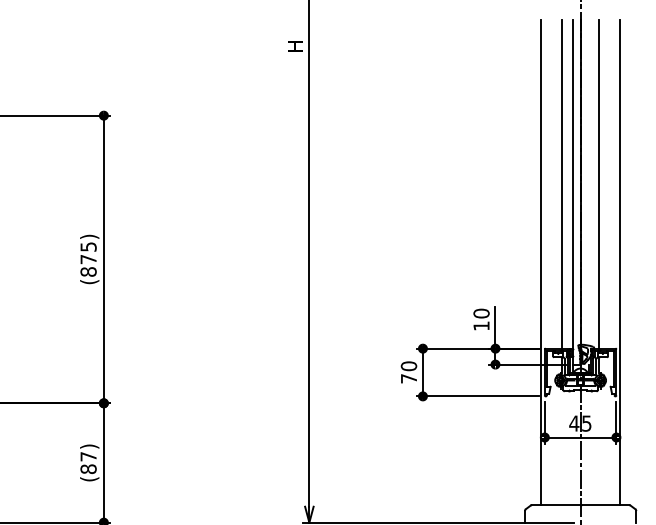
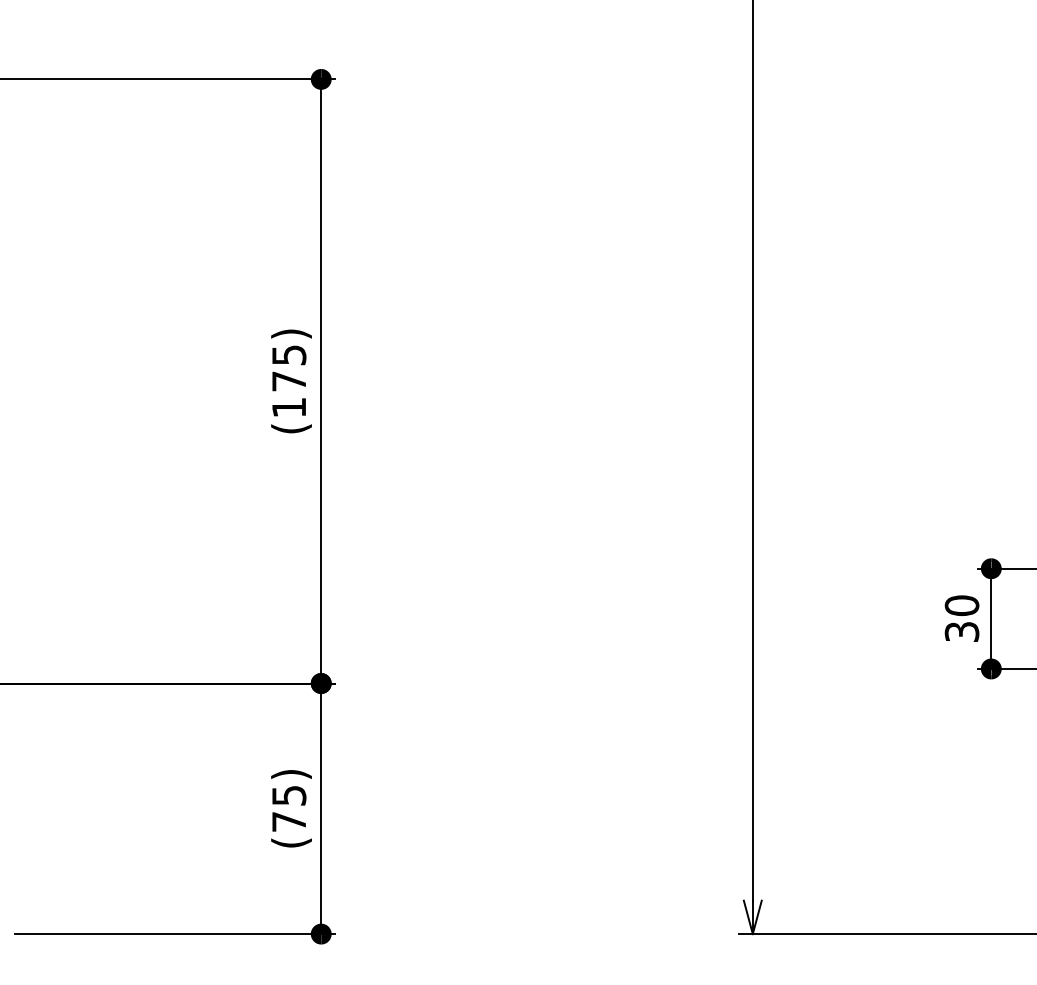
text: (88, 271) -> (288, 406), (875) -> (175)
text: (408, 378) -> (960, 631), 70 -> 30
text: (88, 463) -> (288, 809), (87) -> (75)

